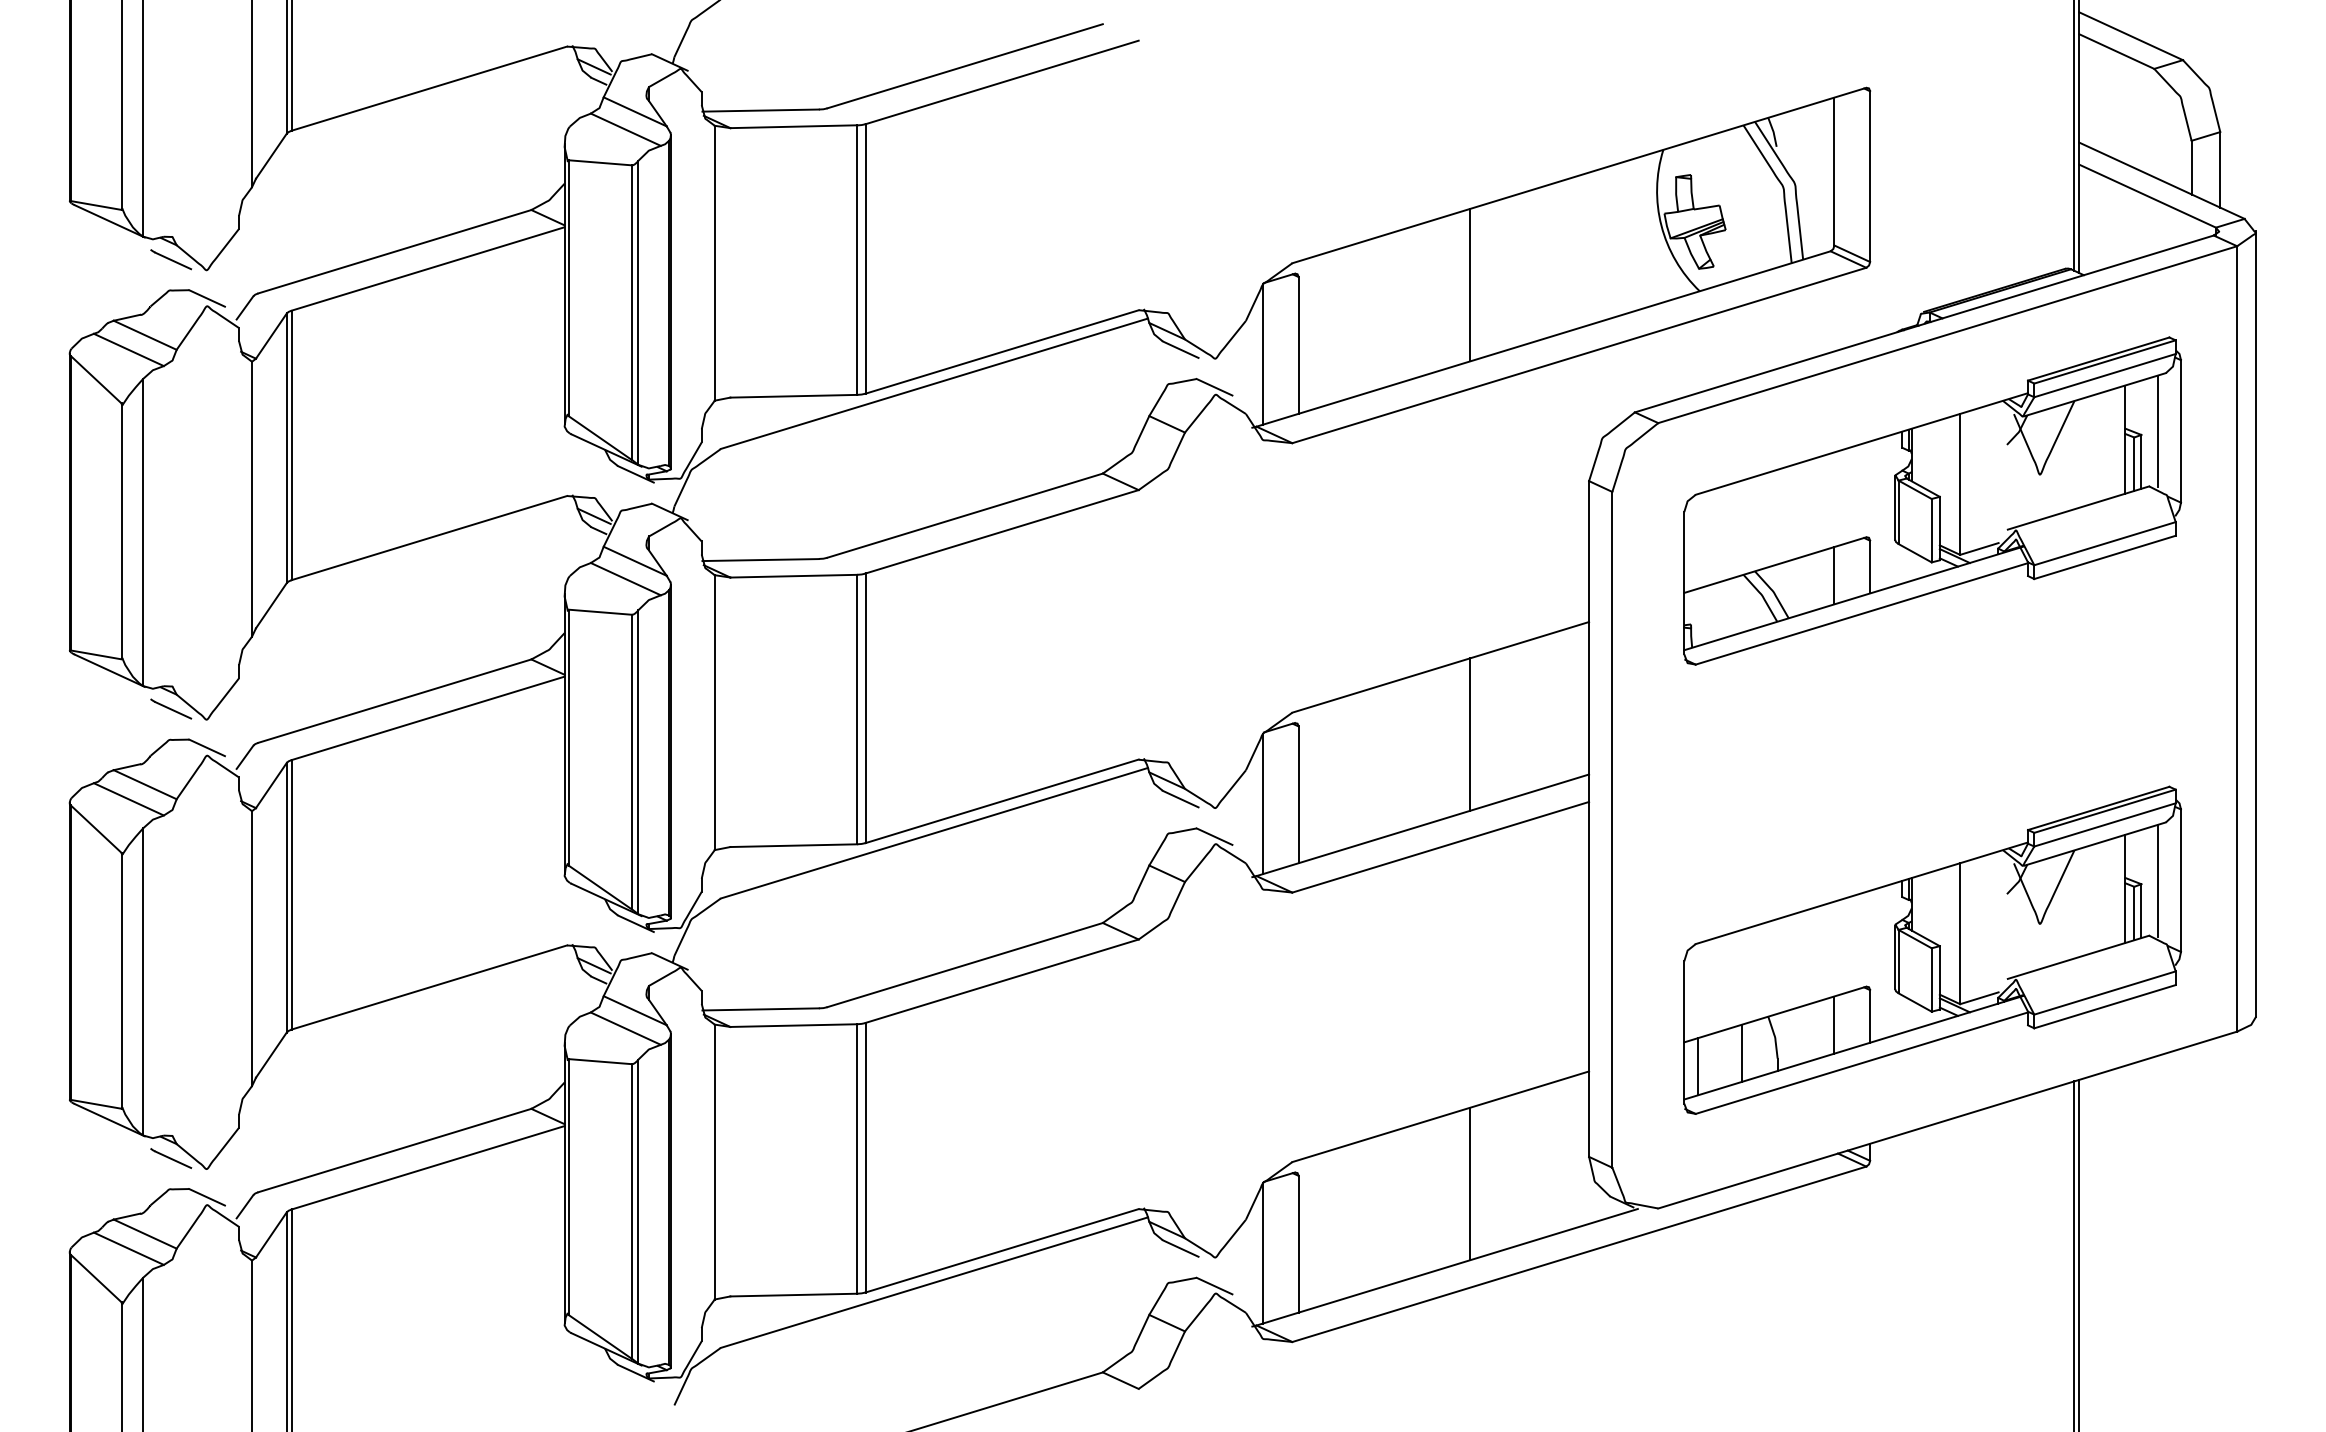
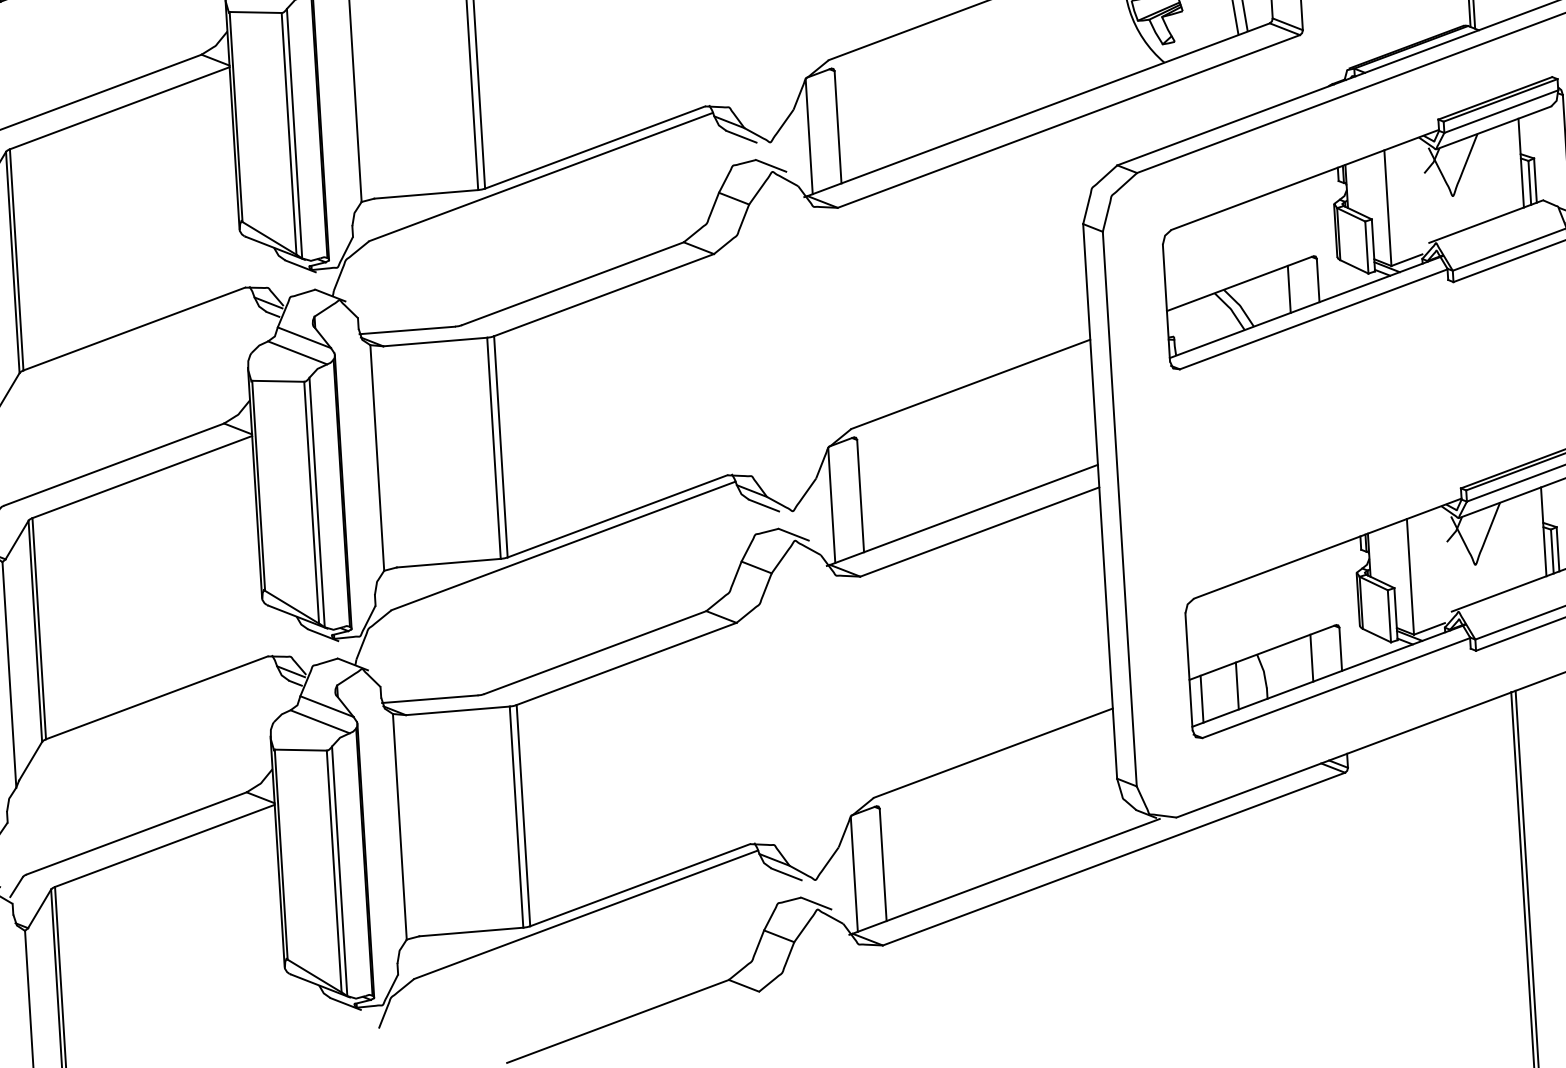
line: (1469, 284) -> (975, 68), removed
line: (2157, 431) -> (1547, 154), removed
line: (1469, 734) -> (997, 438), removed
line: (1469, 1183) -> (1020, 806), removed

